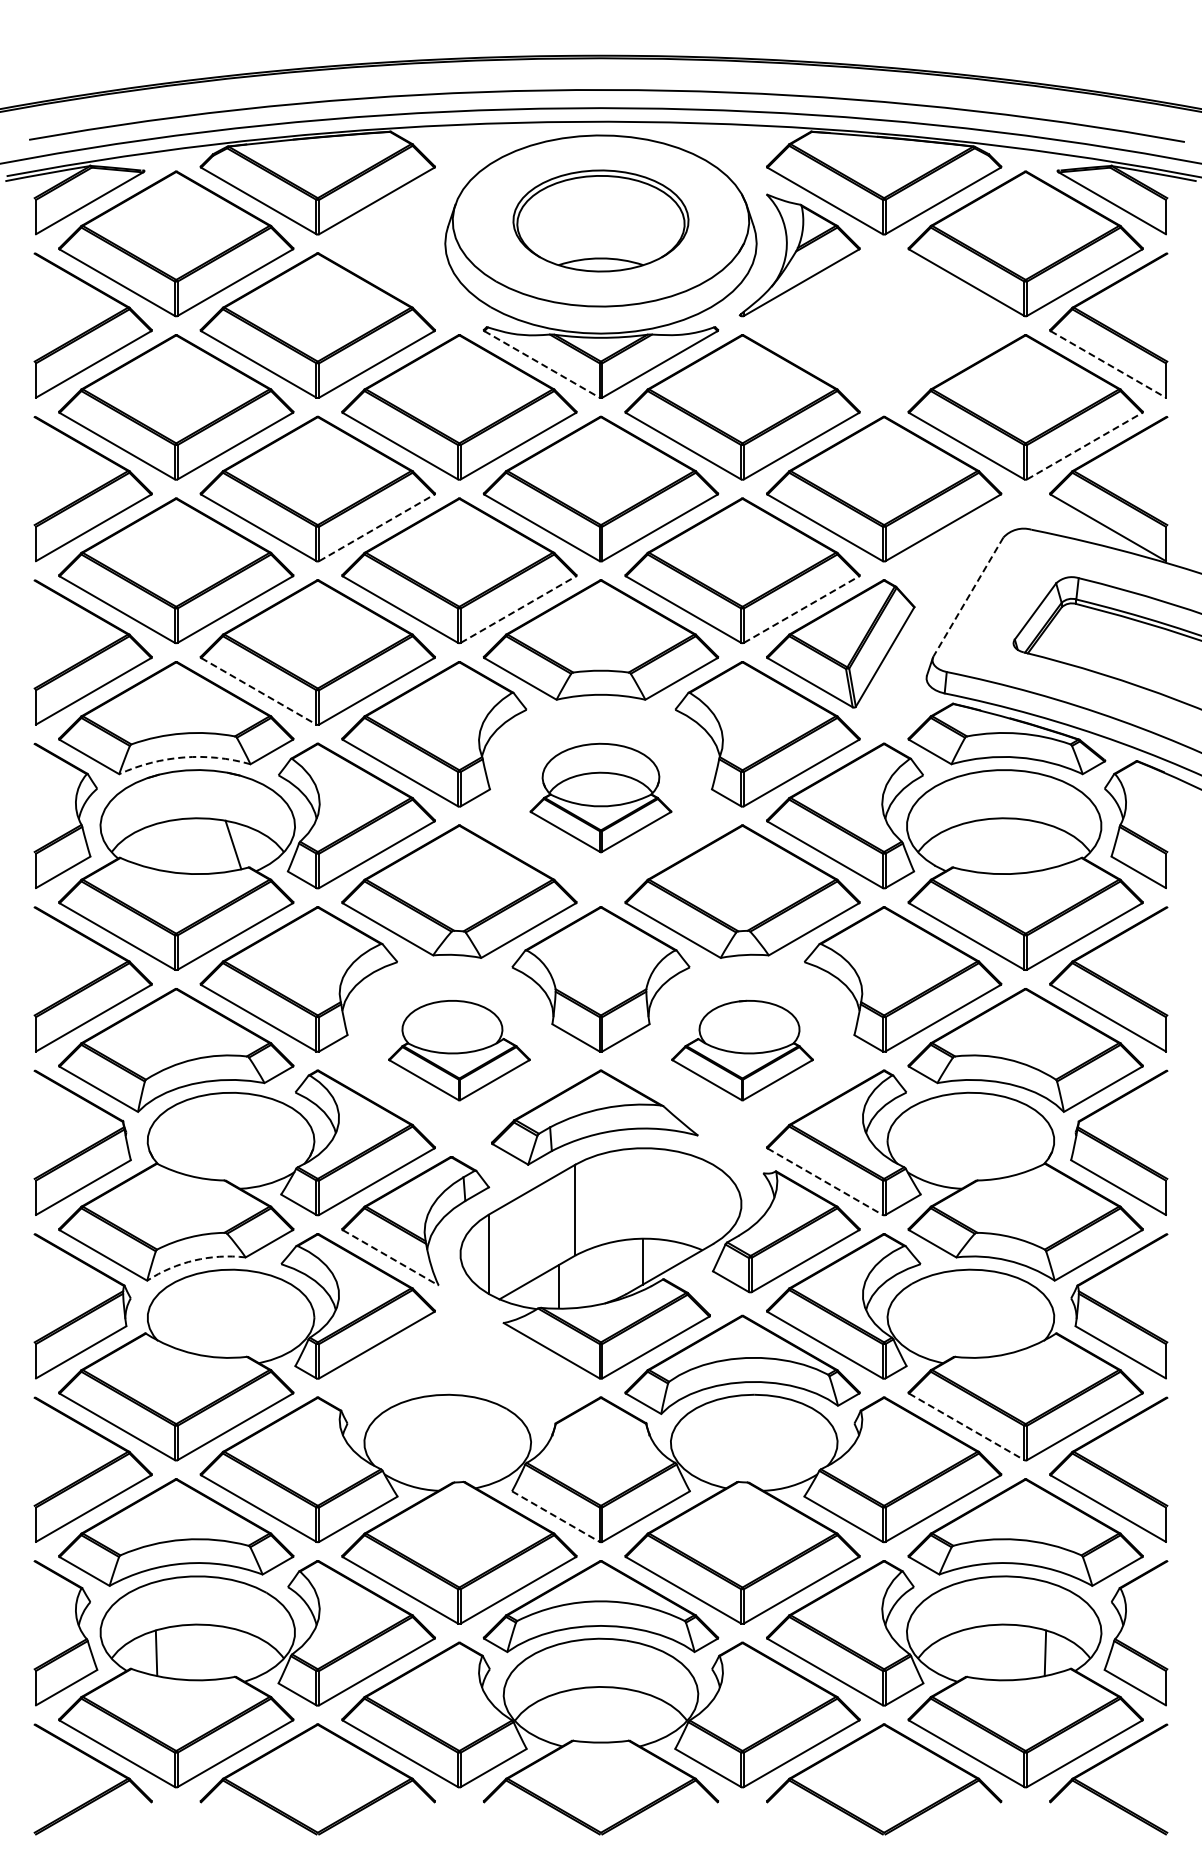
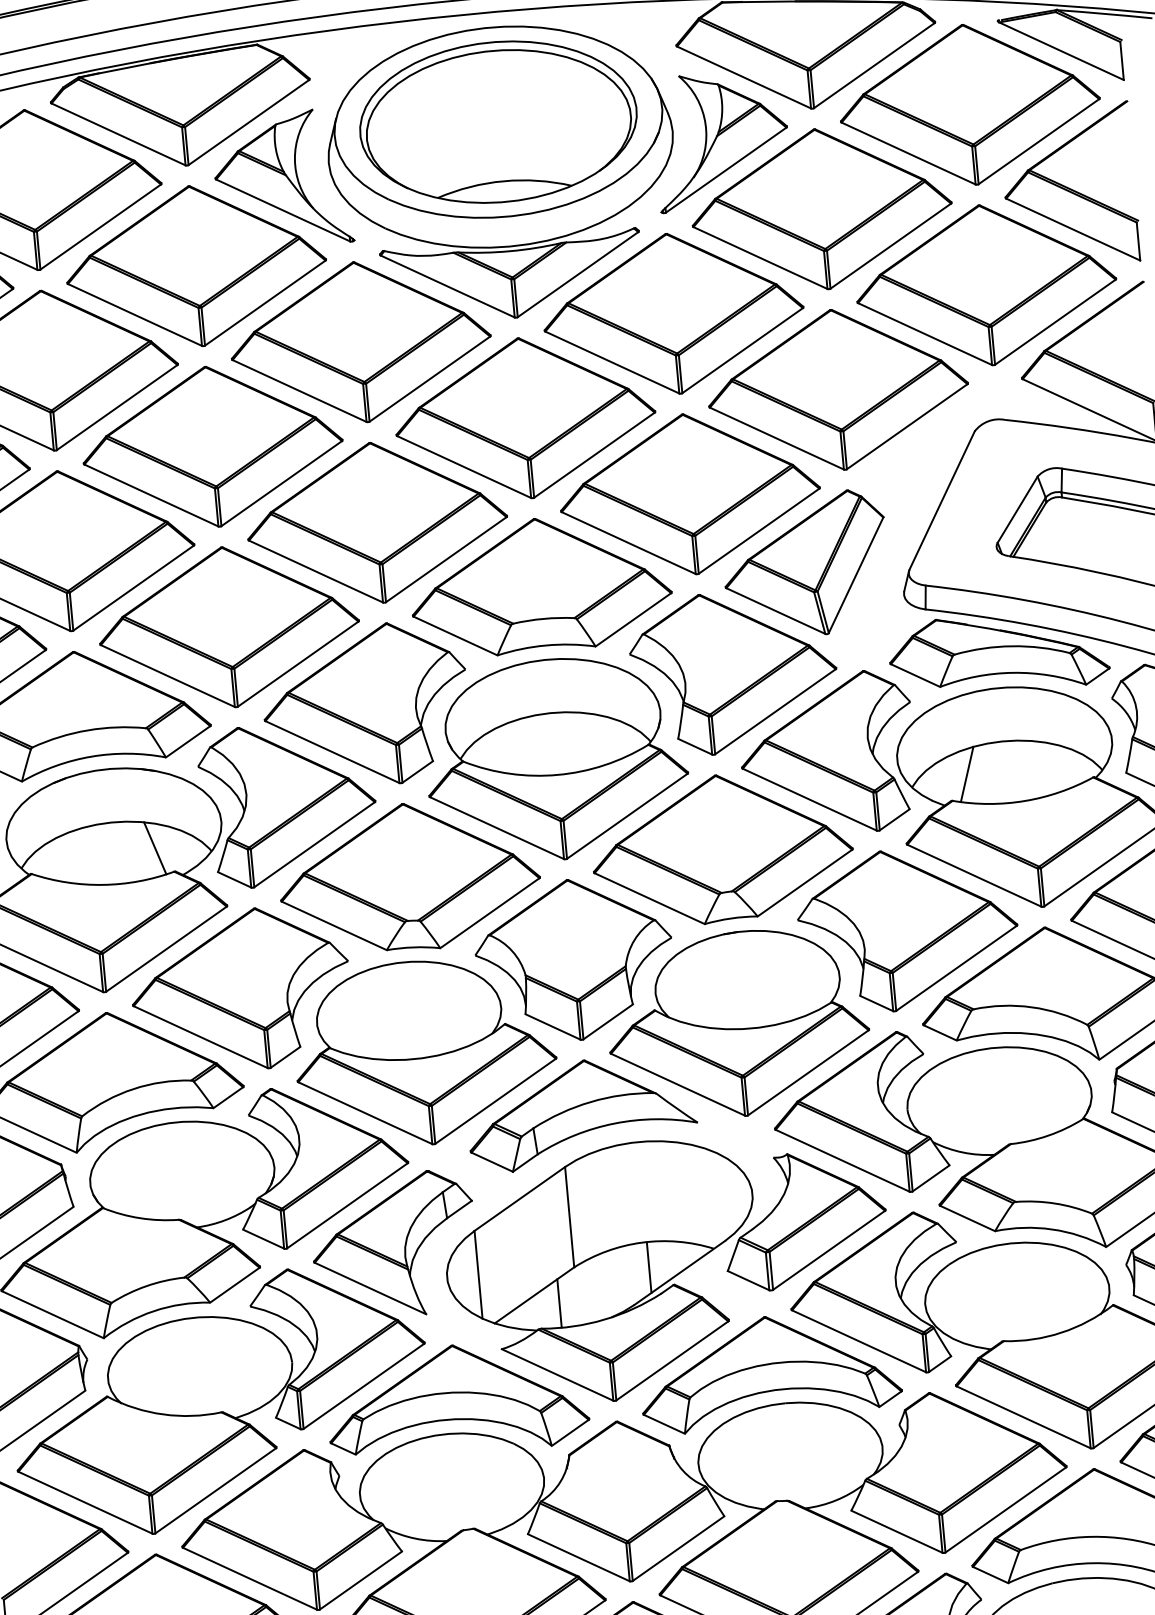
part: (600, 220) -> (497, 121), size x1.43
part: (402, 255) -> (282, 180), added
part: (884, 325) -> (822, 209), added
line: (542, 364) -> (448, 286), dashed -> solid
line: (1108, 364) -> (1073, 229), dashed -> solid
line: (1084, 446) -> (1055, 322), dashed -> solid
line: (376, 527) -> (281, 483), dashed -> solid
line: (968, 596) -> (942, 499), dashed -> solid
line: (518, 609) -> (446, 559), dashed -> solid
line: (801, 609) -> (758, 531), dashed -> solid
line: (258, 691) -> (167, 676), dashed -> solid
arc: (183, 757) -> (91, 756), dashed -> solid
part: (600, 797) -> (555, 758), size x1.67
line: (968, 844) -> (967, 773), added
part: (459, 1050) -> (425, 1052), size x1.67
part: (742, 1050) -> (738, 1024), size x1.67
line: (825, 1181) -> (842, 1160), dashed -> solid
line: (391, 1258) -> (371, 1289), dashed -> solid
arc: (194, 1260) -> (153, 1311), dashed -> solid
part: (459, 1364) -> (457, 1399), added
line: (966, 1426) -> (1023, 1416), dashed -> solid
line: (555, 1516) -> (578, 1557), dashed -> solid

